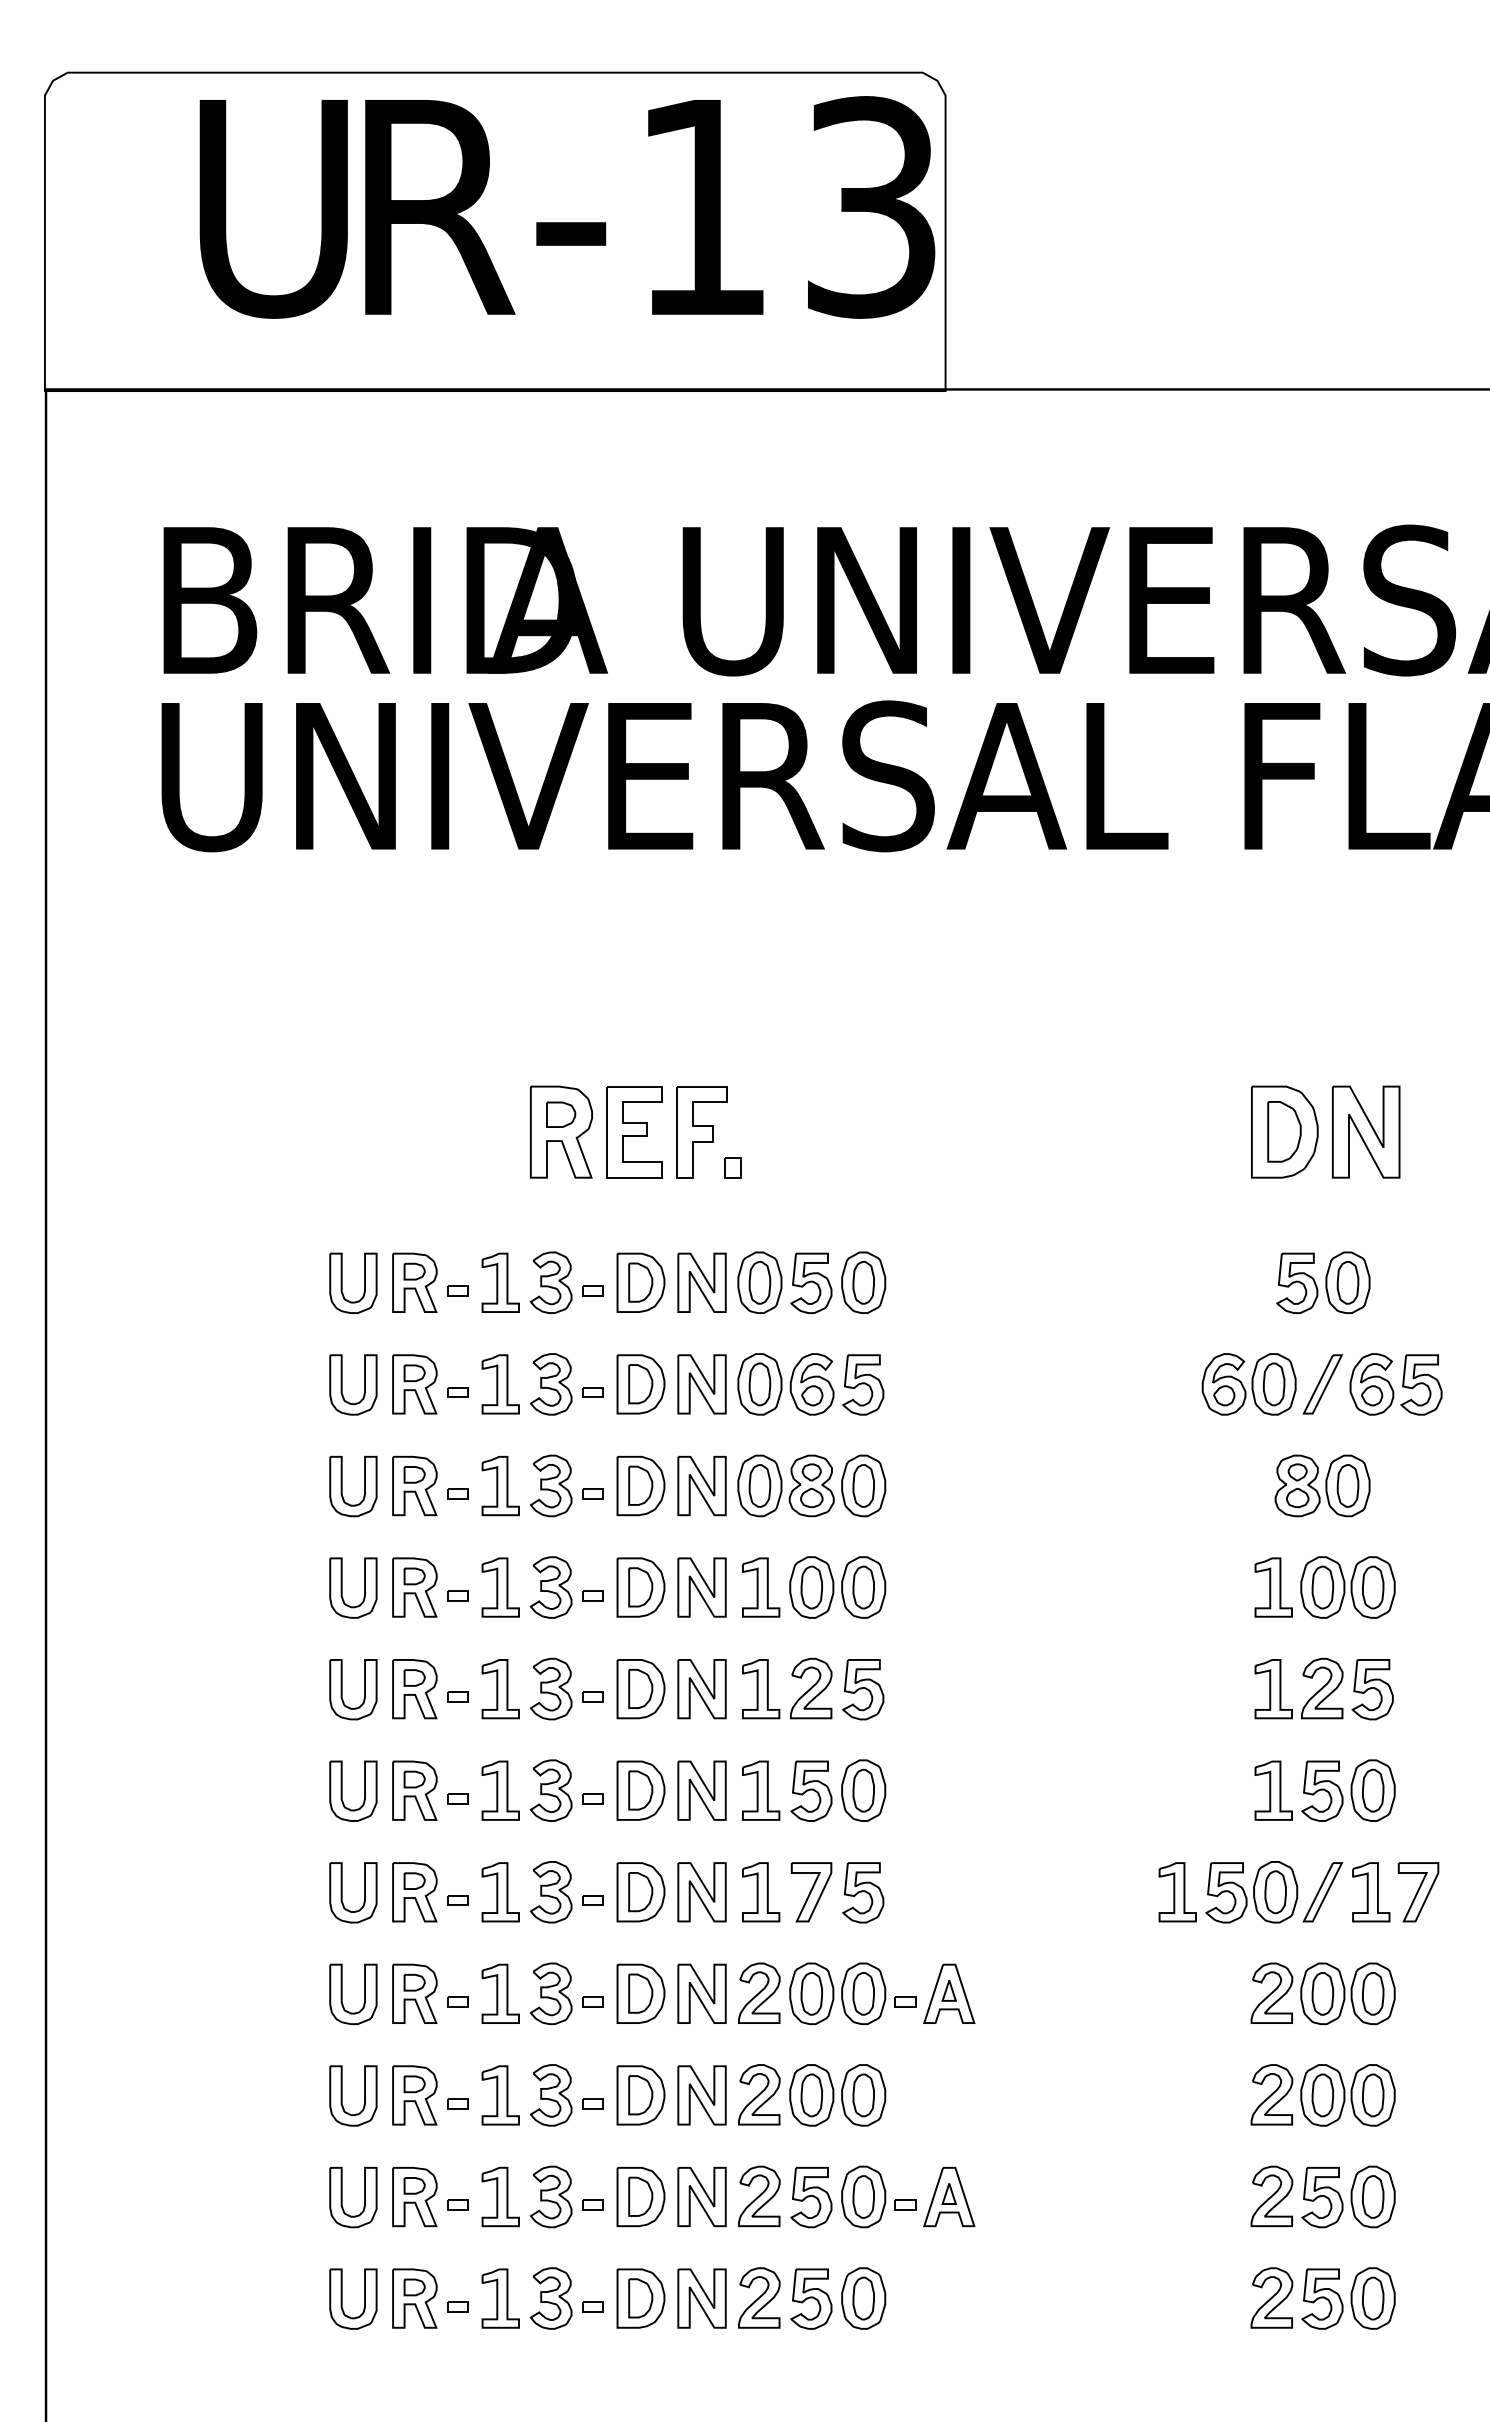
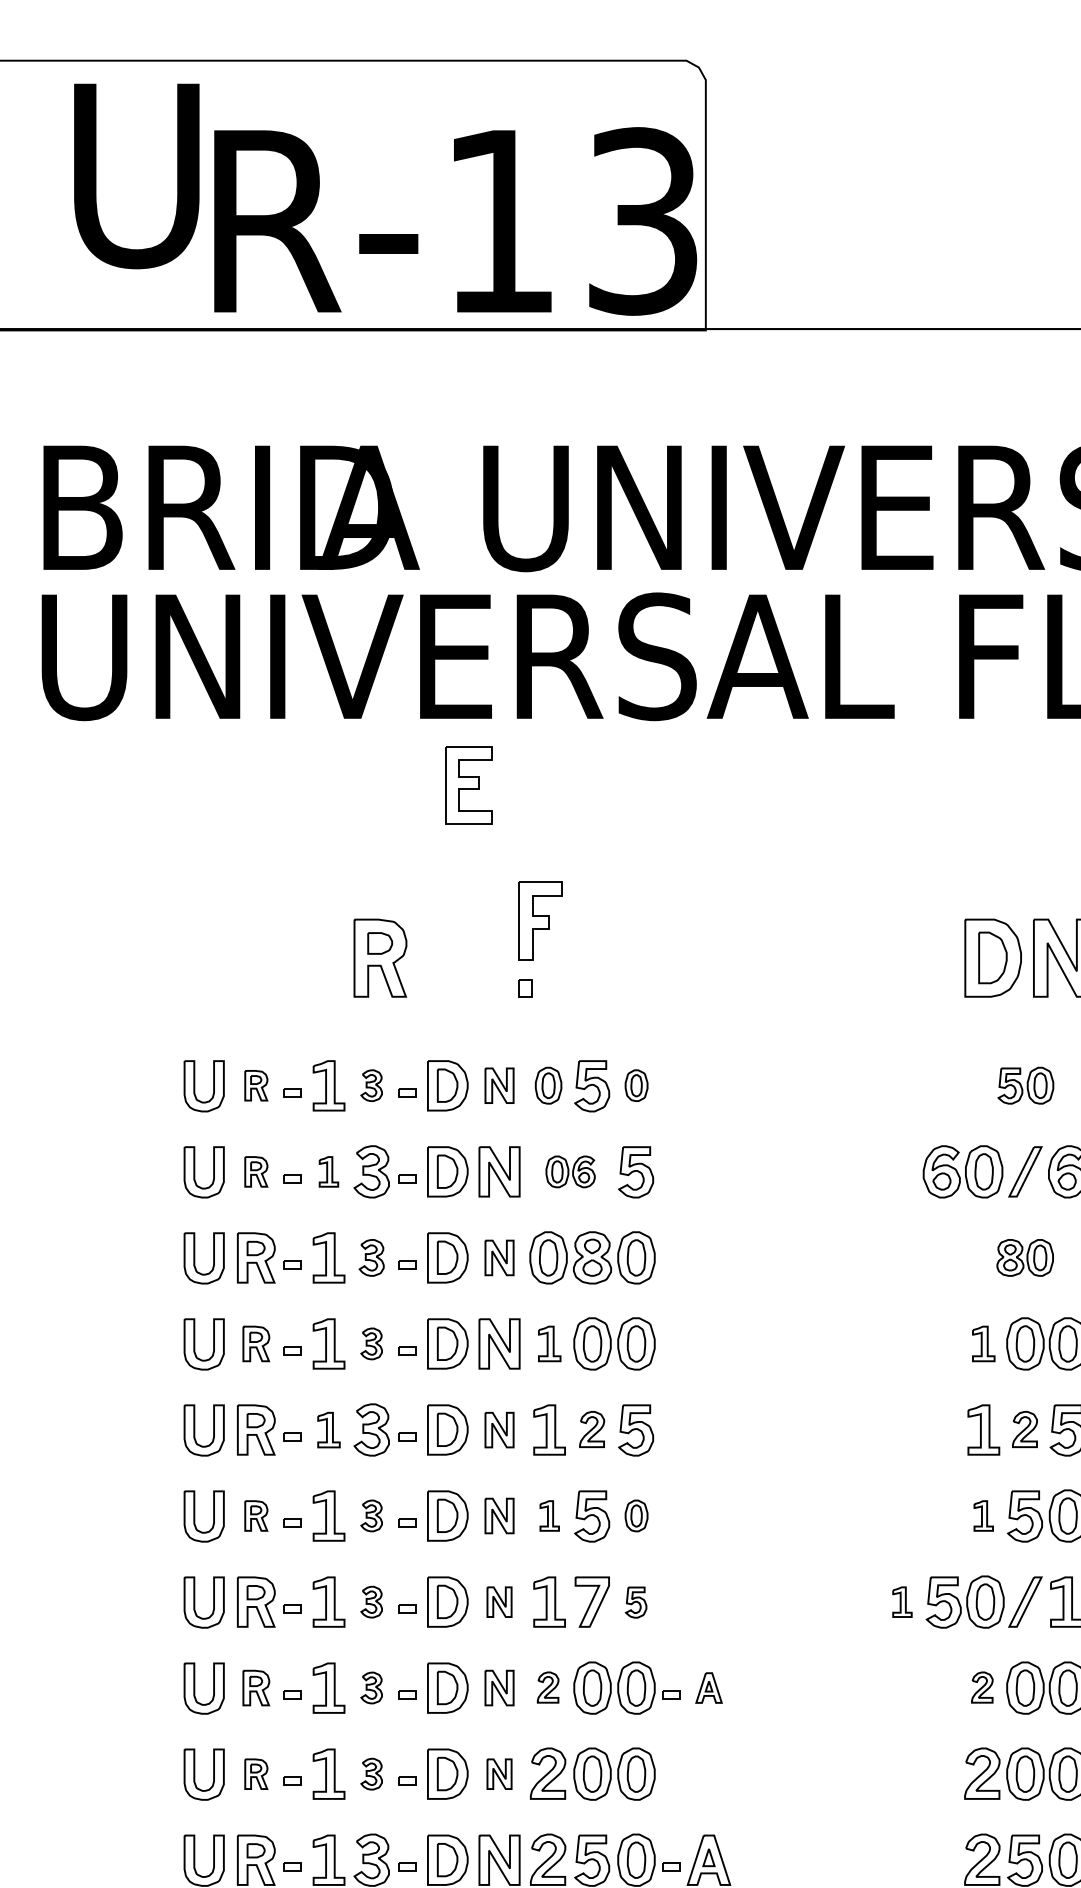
text: (650, 207) -> (455, 221), moved
part: (634, 1132) -> (468, 785), moved
part: (701, 1132) -> (539, 921), moved
part: (414, 1282) -> (255, 1085), size x0.6
part: (550, 1282) -> (371, 1085), size x0.6
part: (701, 1282) -> (499, 1085), size x0.7
part: (759, 1282) -> (548, 1085), size x0.7
part: (863, 1282) -> (636, 1085), size x0.6
part: (1323, 1282) -> (1025, 1085), size x0.7
part: (414, 1384) -> (255, 1171), size x0.6
part: (500, 1384) -> (328, 1171), size x0.6
part: (785, 1384) -> (570, 1171), size x0.6
part: (550, 1485) -> (371, 1257), size x0.7
part: (701, 1485) -> (499, 1257), size x0.7
part: (1322, 1485) -> (1025, 1257), size x0.7
part: (414, 1587) -> (255, 1343), size x0.7
part: (550, 1587) -> (371, 1343), size x0.6
part: (761, 1587) -> (549, 1343), size x0.7
part: (1273, 1587) -> (983, 1343), size x0.7
part: (811, 1688) -> (592, 1429), size x0.7
part: (1322, 1688) -> (1025, 1429), size x0.7
part: (500, 1689) -> (328, 1430), size x0.7
part: (701, 1689) -> (499, 1430), size x0.7
part: (414, 1790) -> (255, 1515), size x0.6
part: (550, 1790) -> (371, 1515), size x0.6
part: (701, 1790) -> (499, 1515), size x0.7
part: (761, 1790) -> (549, 1515), size x0.6
part: (863, 1790) -> (636, 1515), size x0.6
part: (1273, 1790) -> (983, 1515), size x0.6
part: (550, 1892) -> (371, 1602), size x0.6
part: (701, 1892) -> (499, 1602), size x0.6
part: (863, 1892) -> (636, 1602), size x0.6
part: (1177, 1892) -> (902, 1602), size x0.6
part: (759, 1992) -> (548, 1686), size x0.6
part: (1271, 1992) -> (981, 1686), size x0.6
part: (414, 1993) -> (255, 1687), size x0.7
part: (550, 1993) -> (371, 1687), size x0.6
part: (701, 1993) -> (499, 1687), size x0.7
part: (949, 1993) -> (709, 1687), size x0.6
part: (414, 2095) -> (255, 1774), size x0.6
part: (550, 2095) -> (371, 1774), size x0.6
part: (701, 2095) -> (499, 1774), size x0.6

